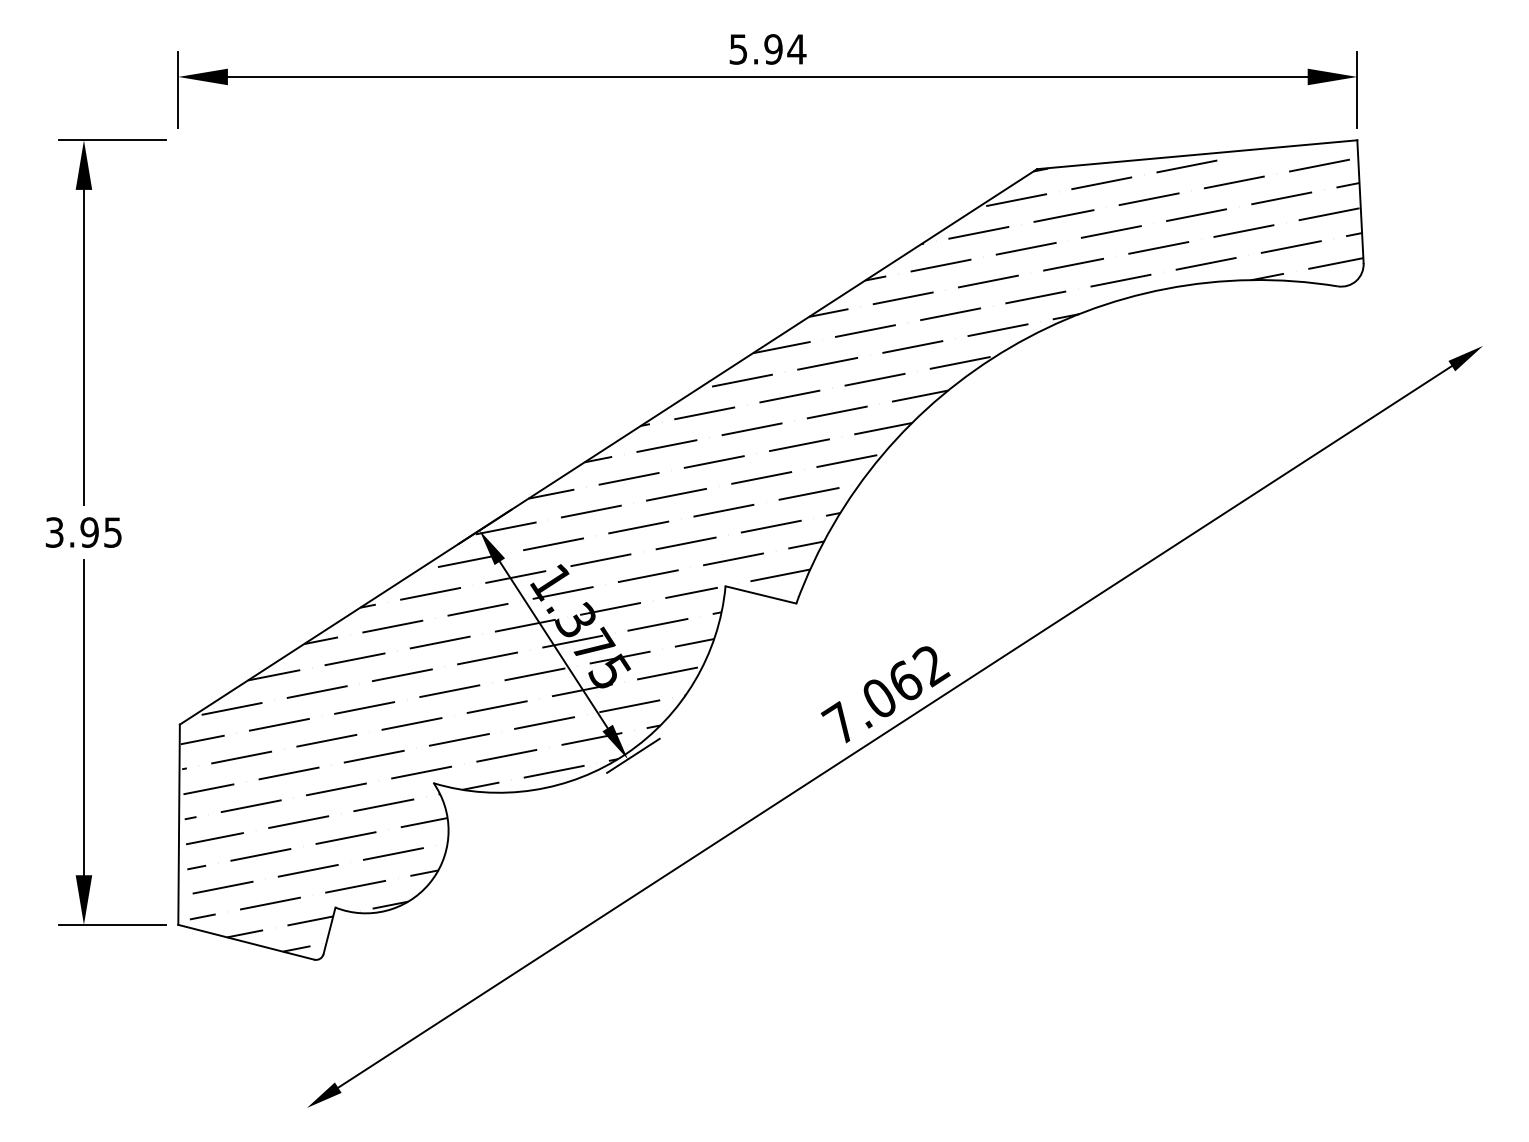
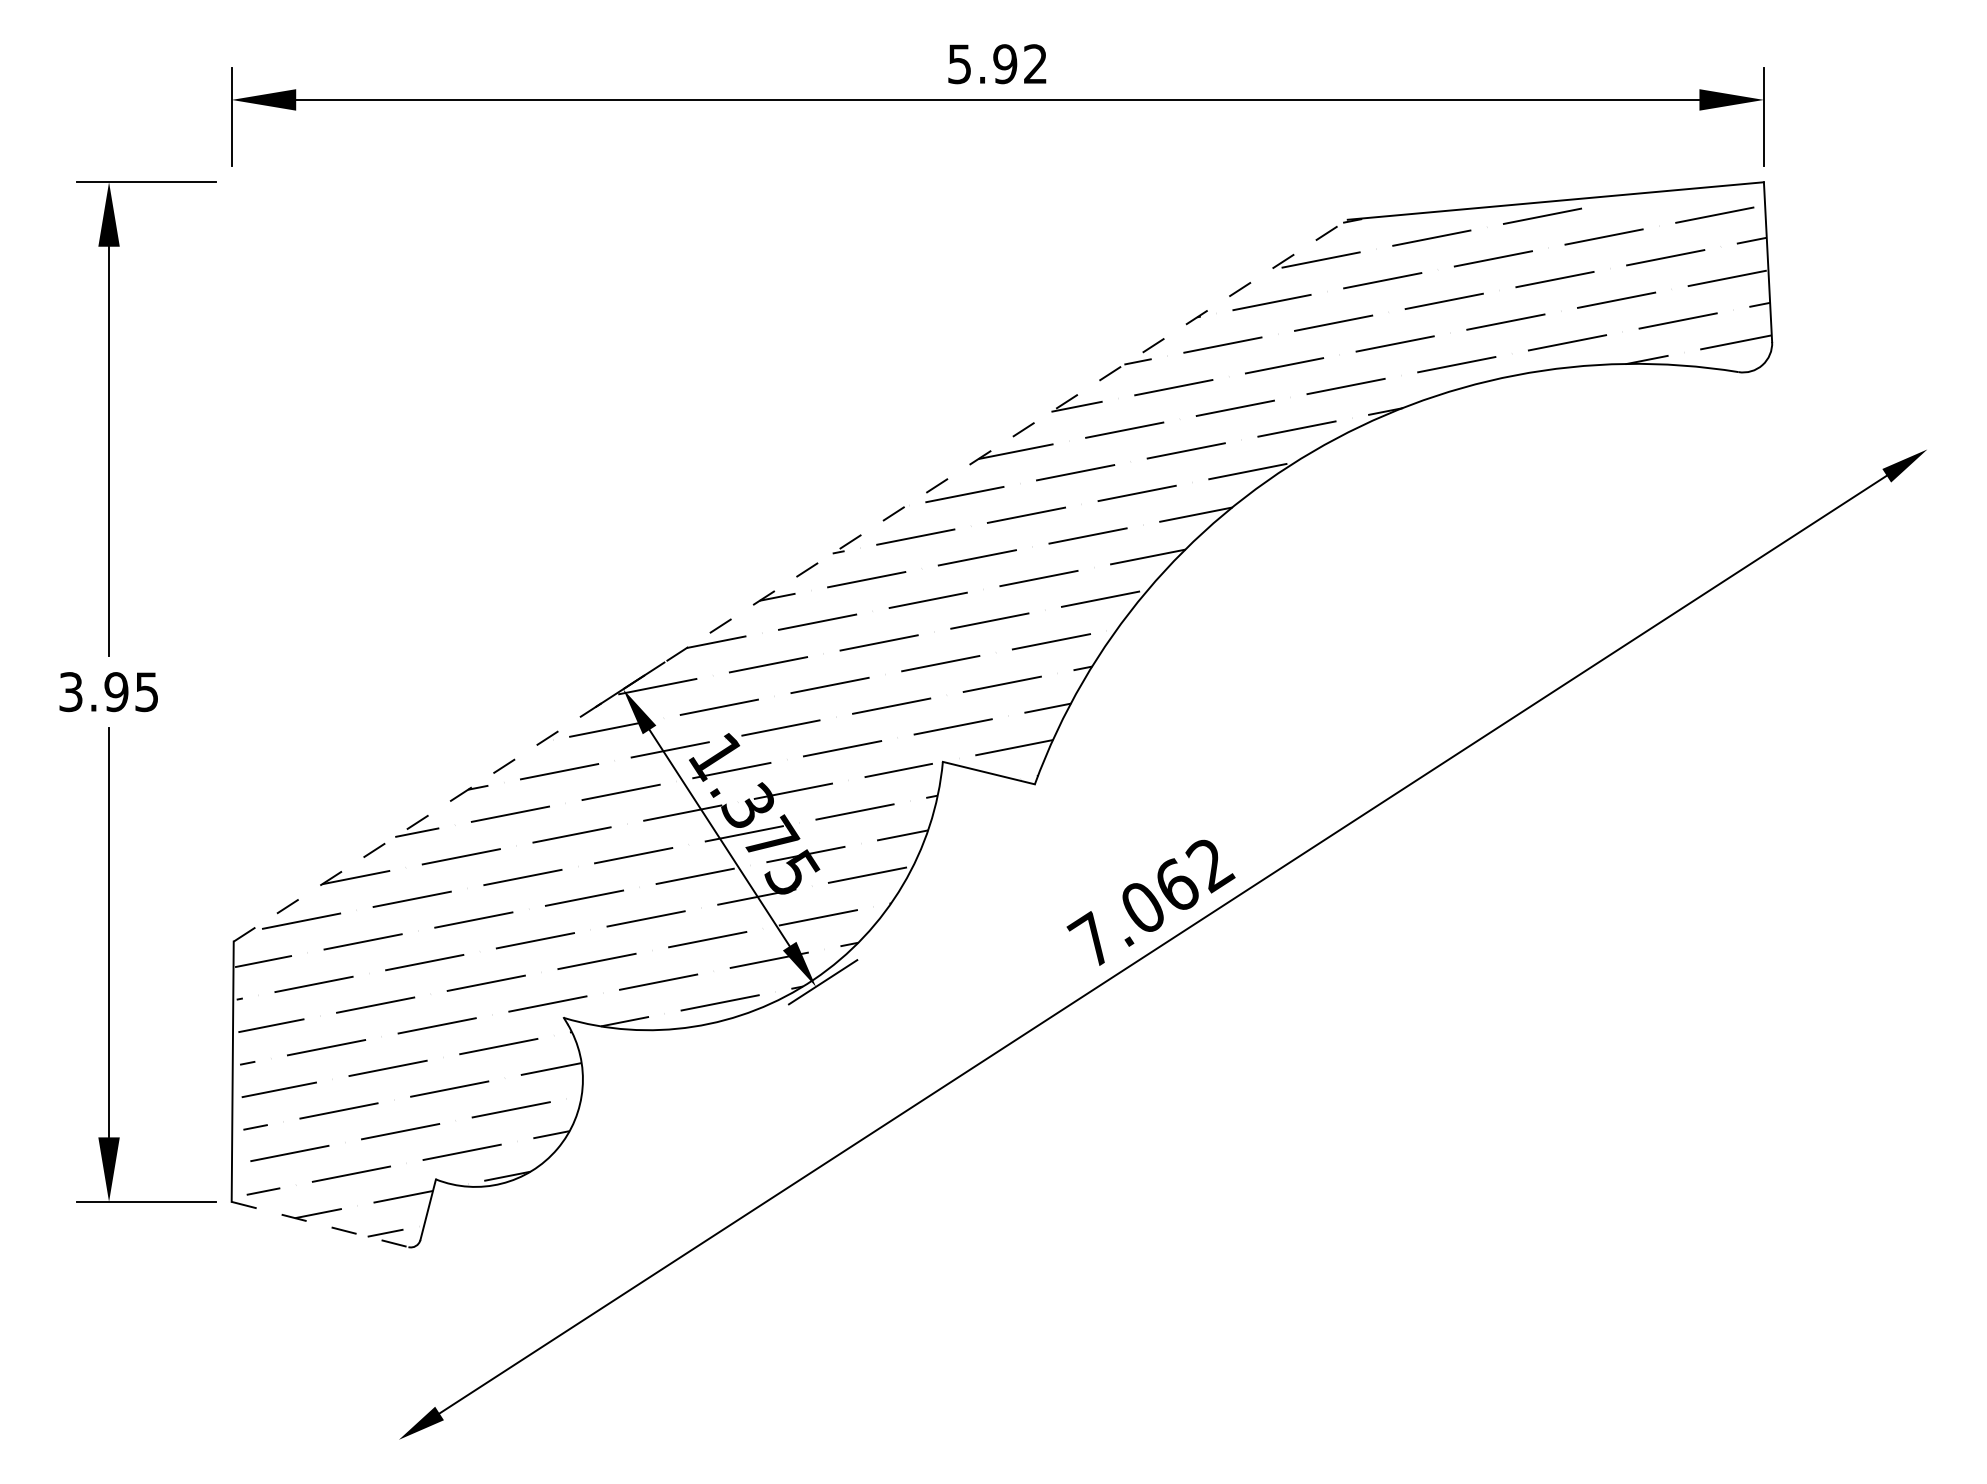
text: (796, 49) -> (1035, 64), 5.94 -> 5.92
line: (608, 446) -> (790, 580), solid -> dashed
line: (246, 942) -> (320, 1224), solid -> dashed

